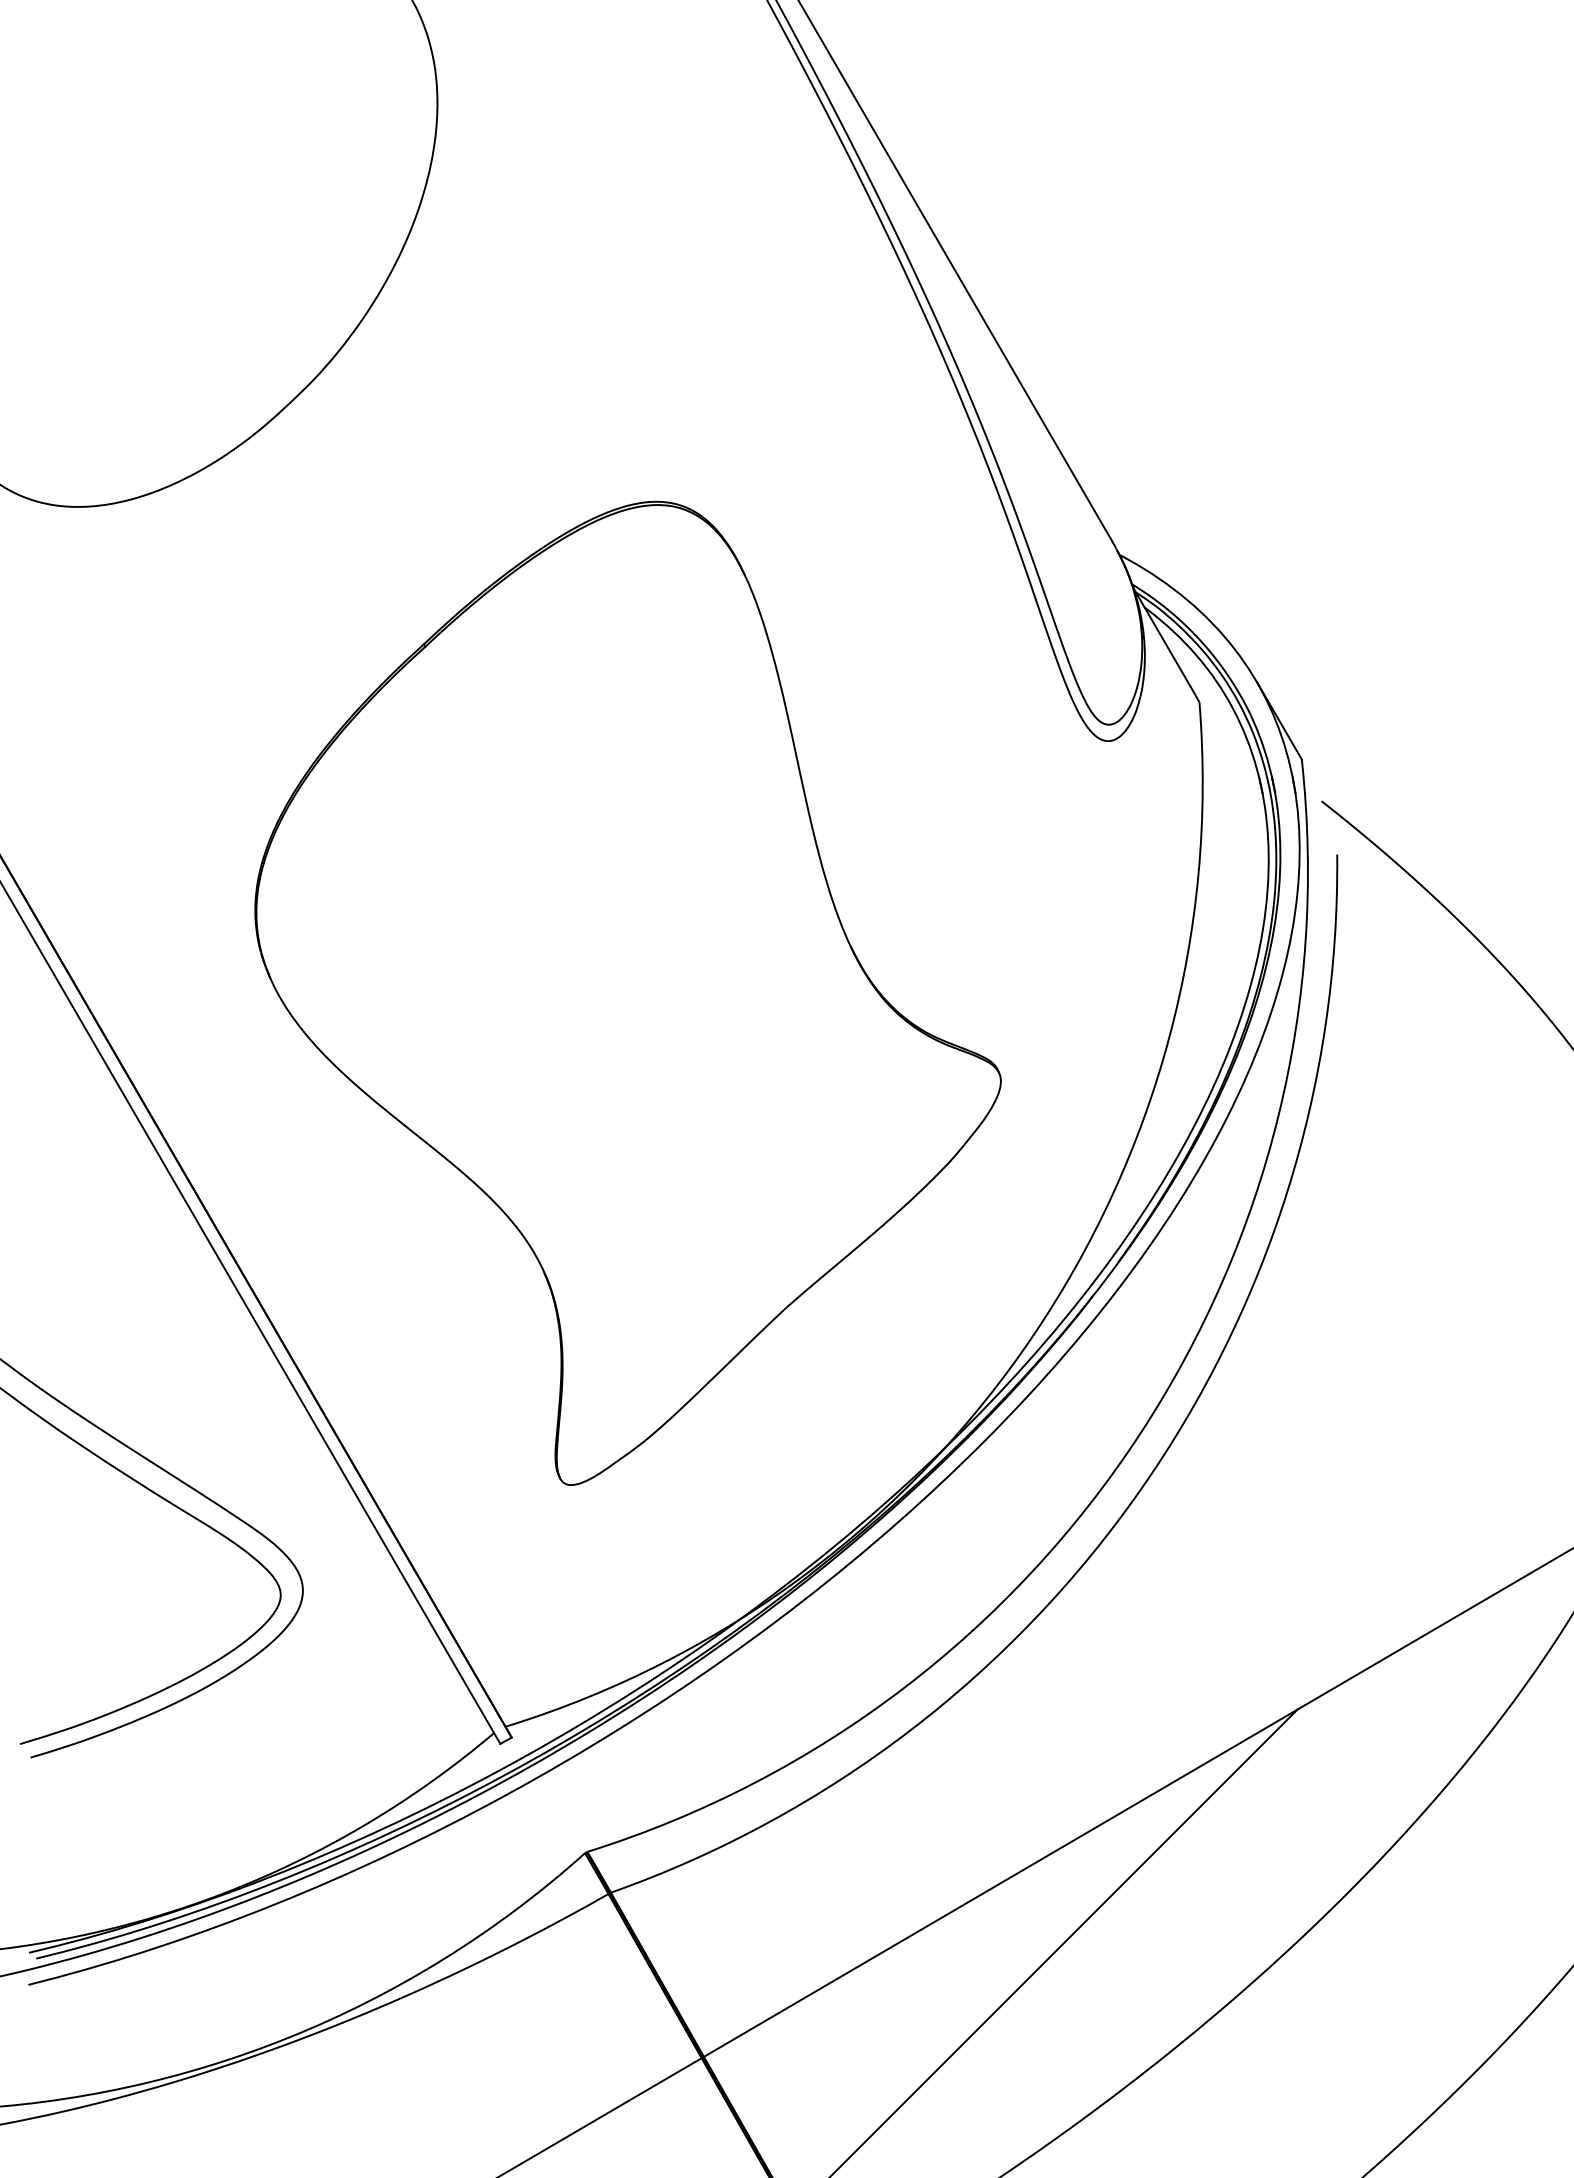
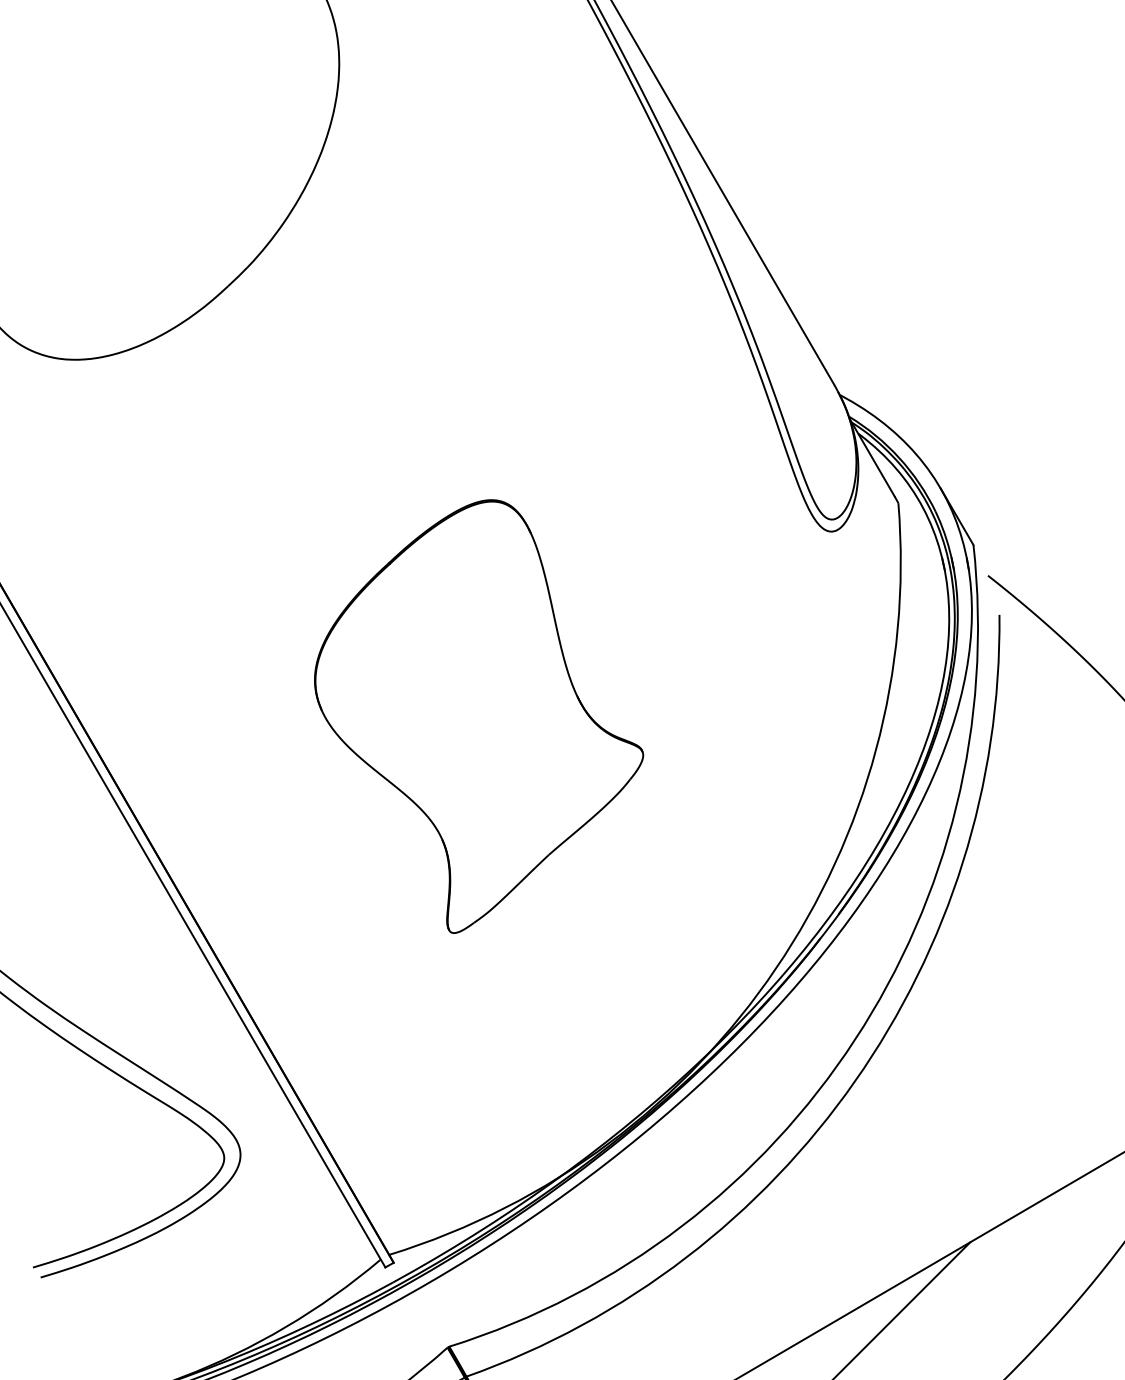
part: (627, 992) -> (478, 716), size x0.6

